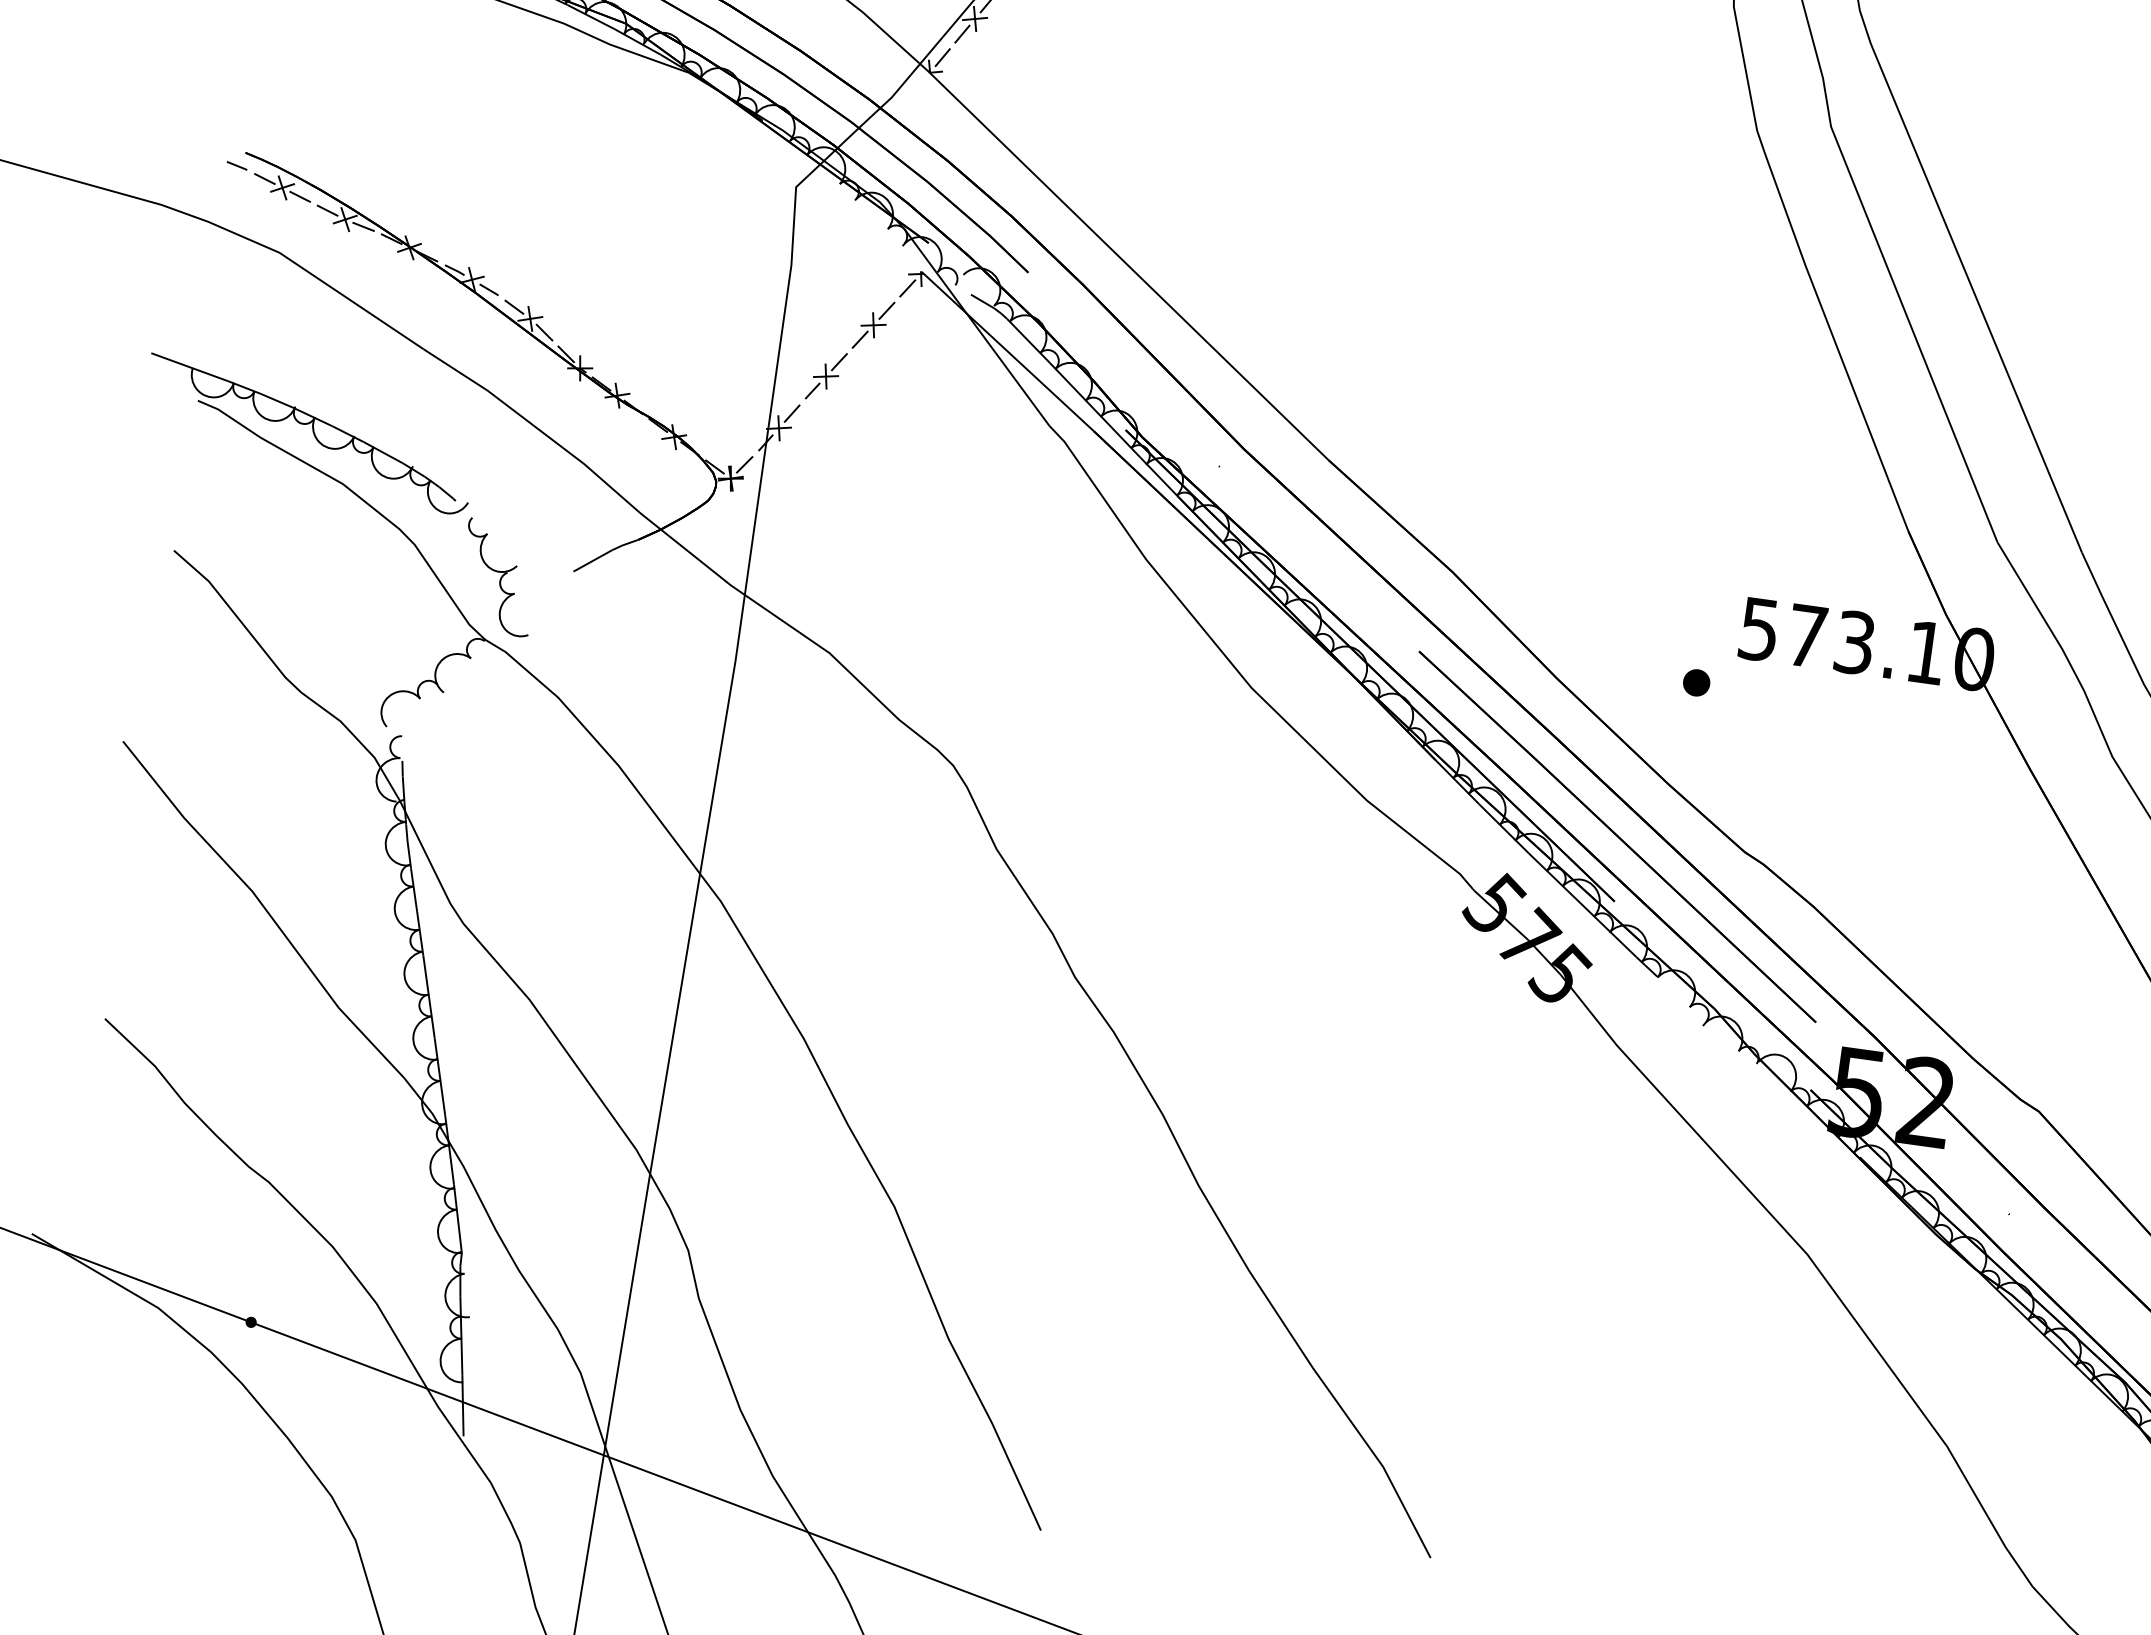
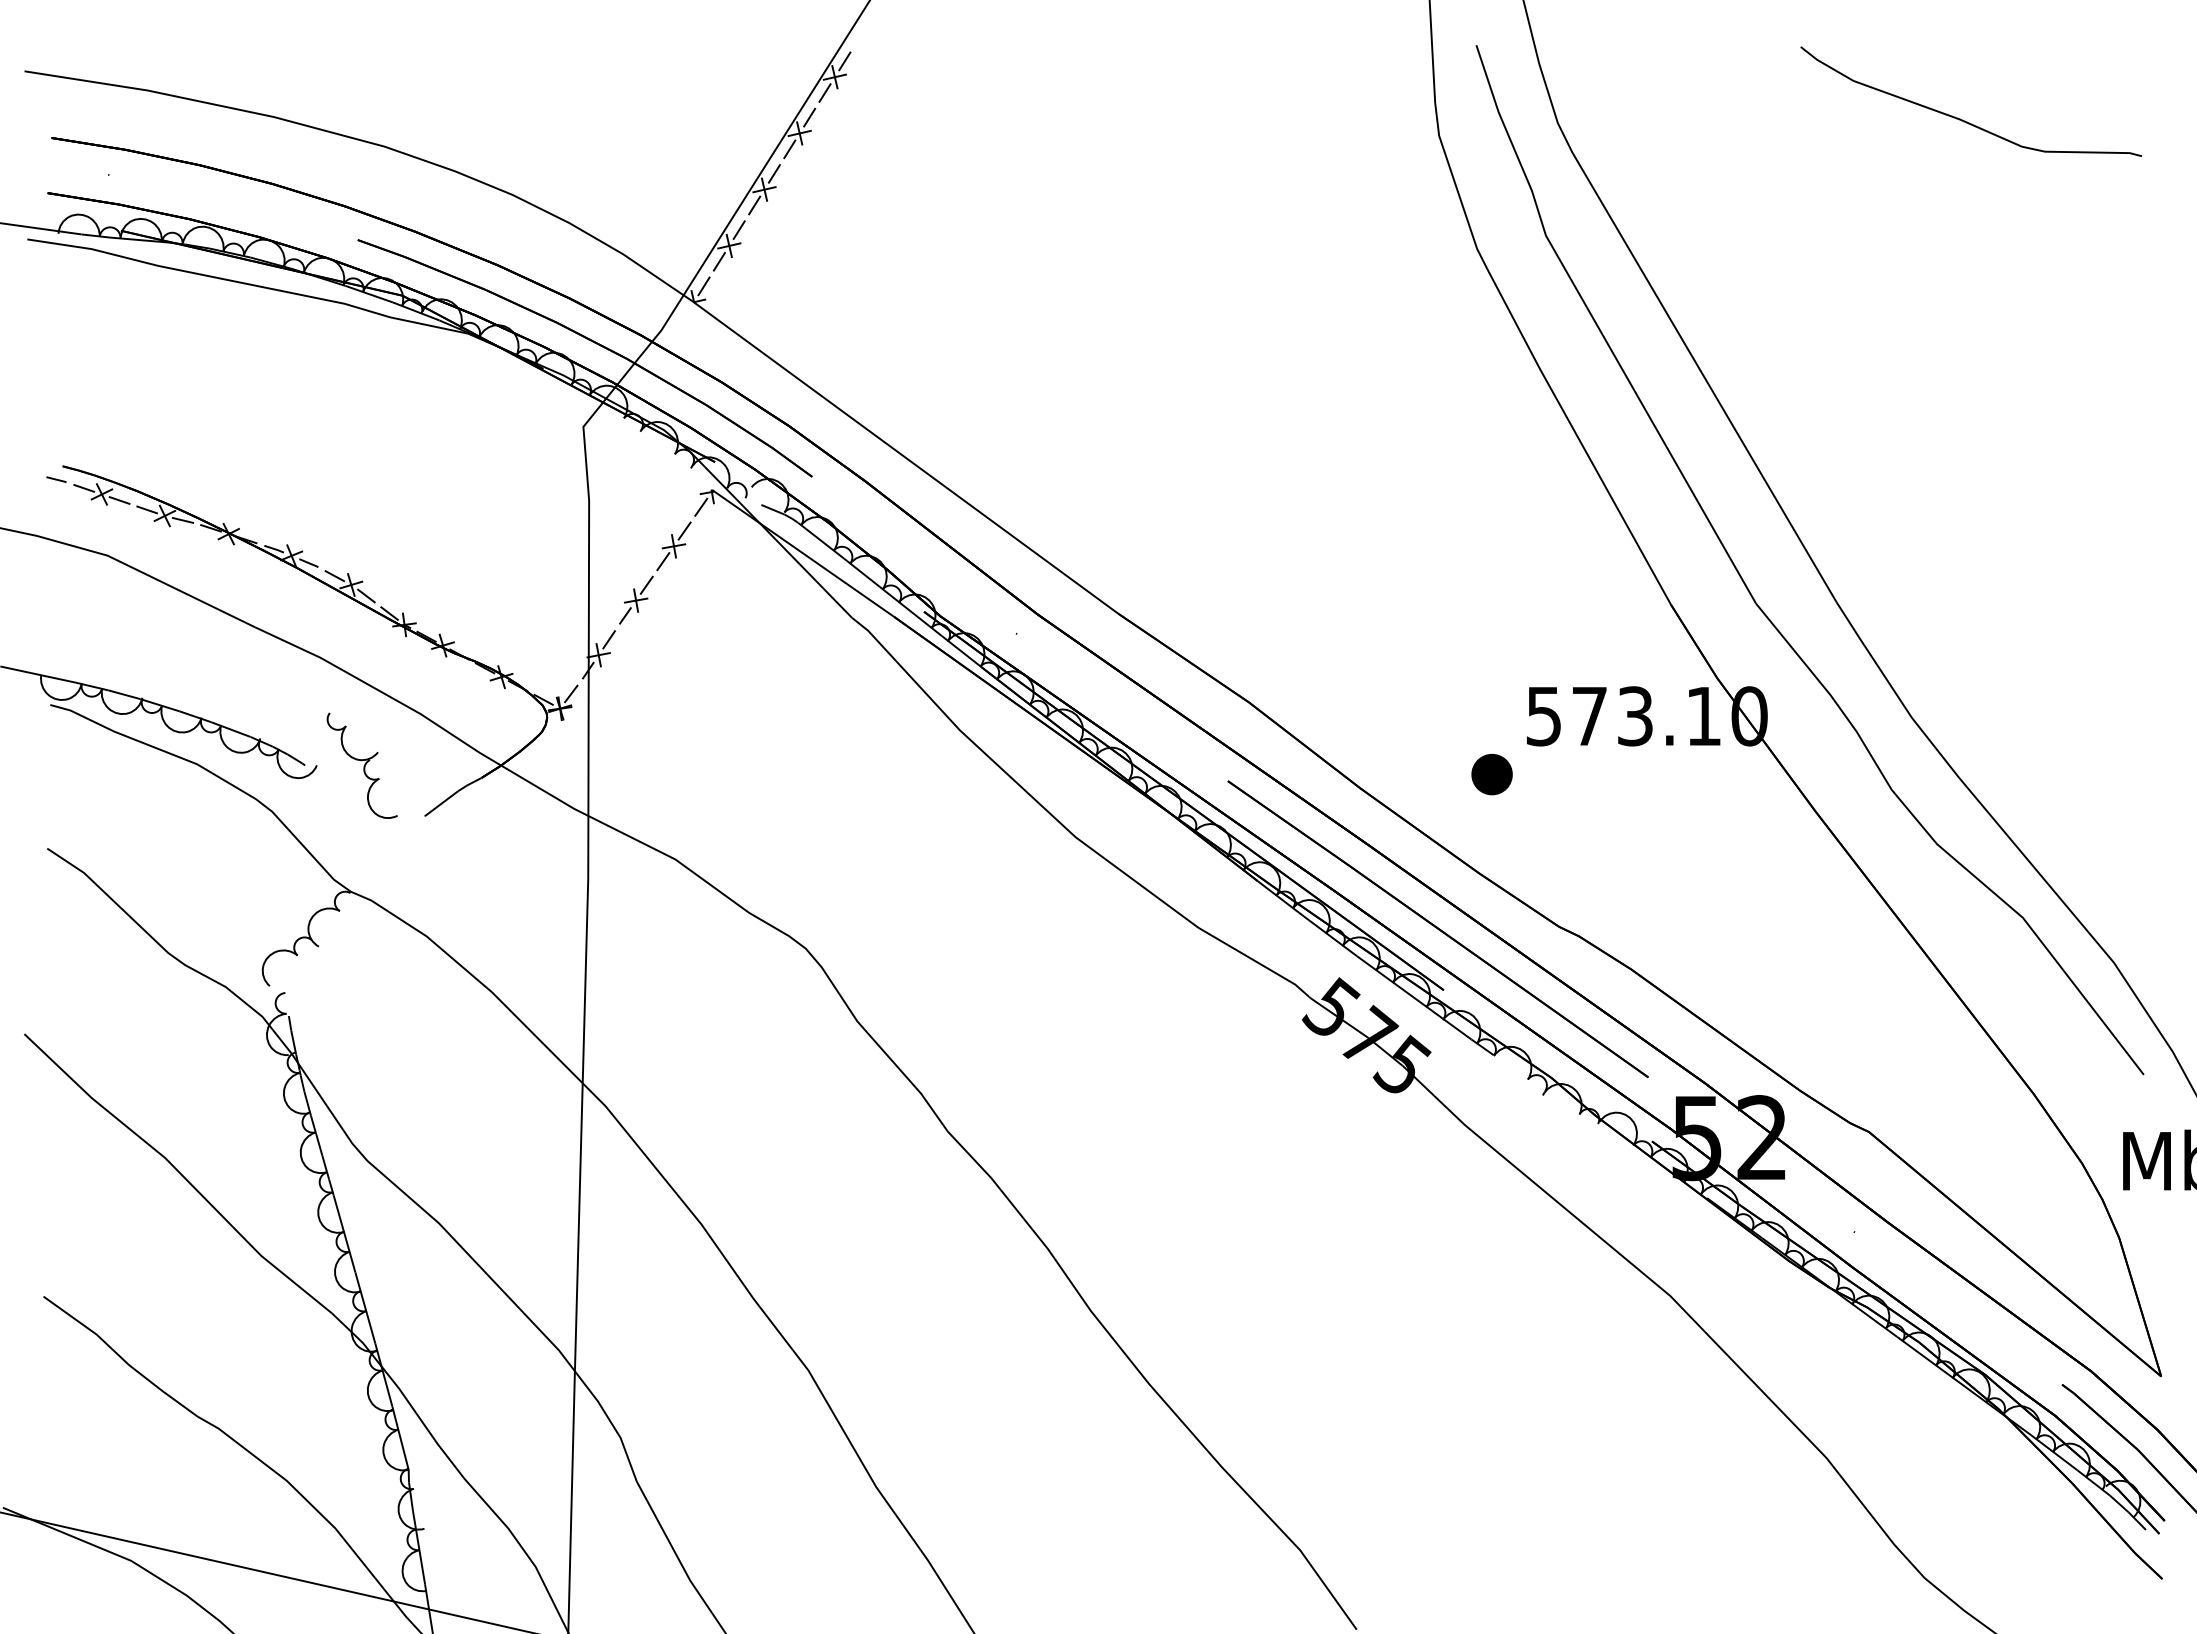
part: (497, 577) -> (361, 765), moved
part: (1696, 682) -> (1492, 774), size x1.6
fill: (250, 1321) -> (219, 1561), removed

